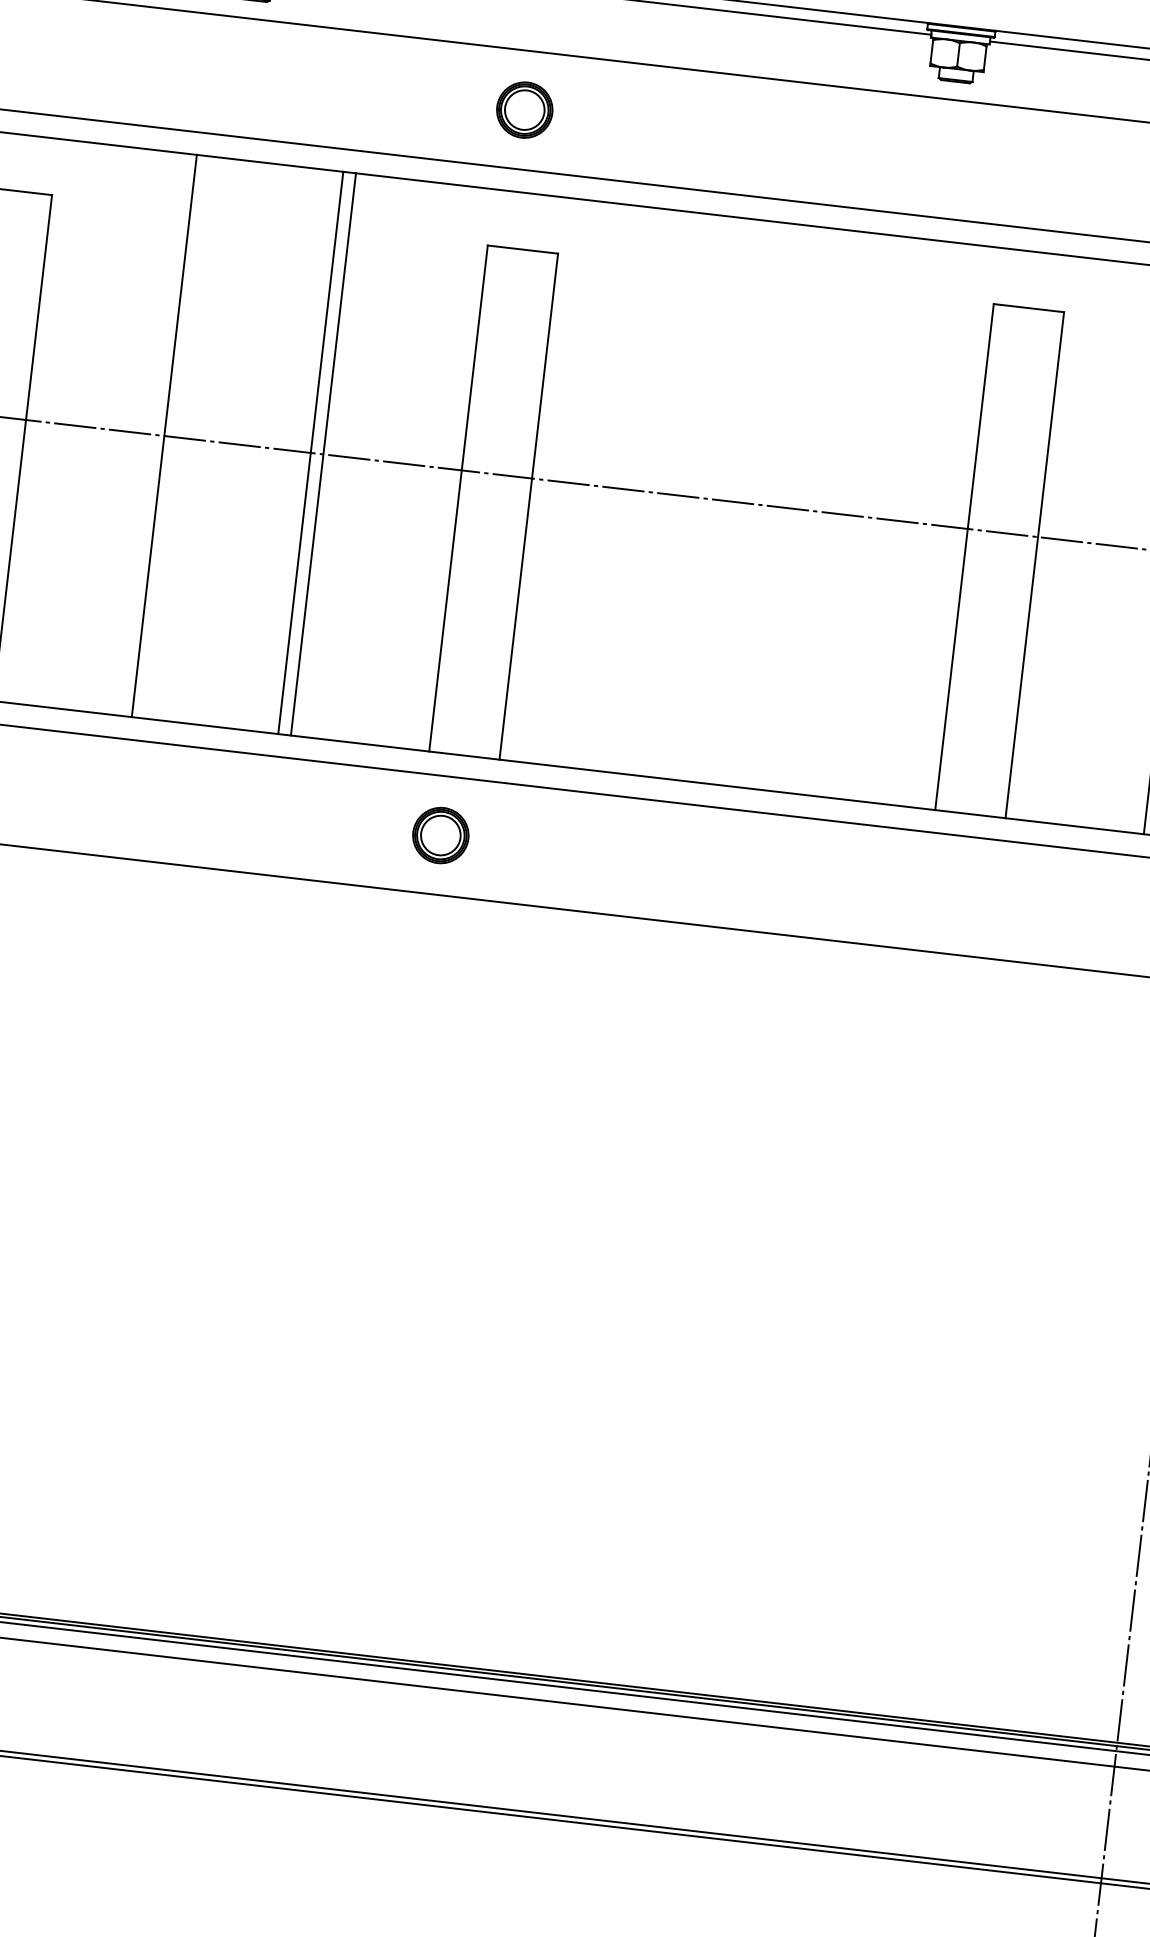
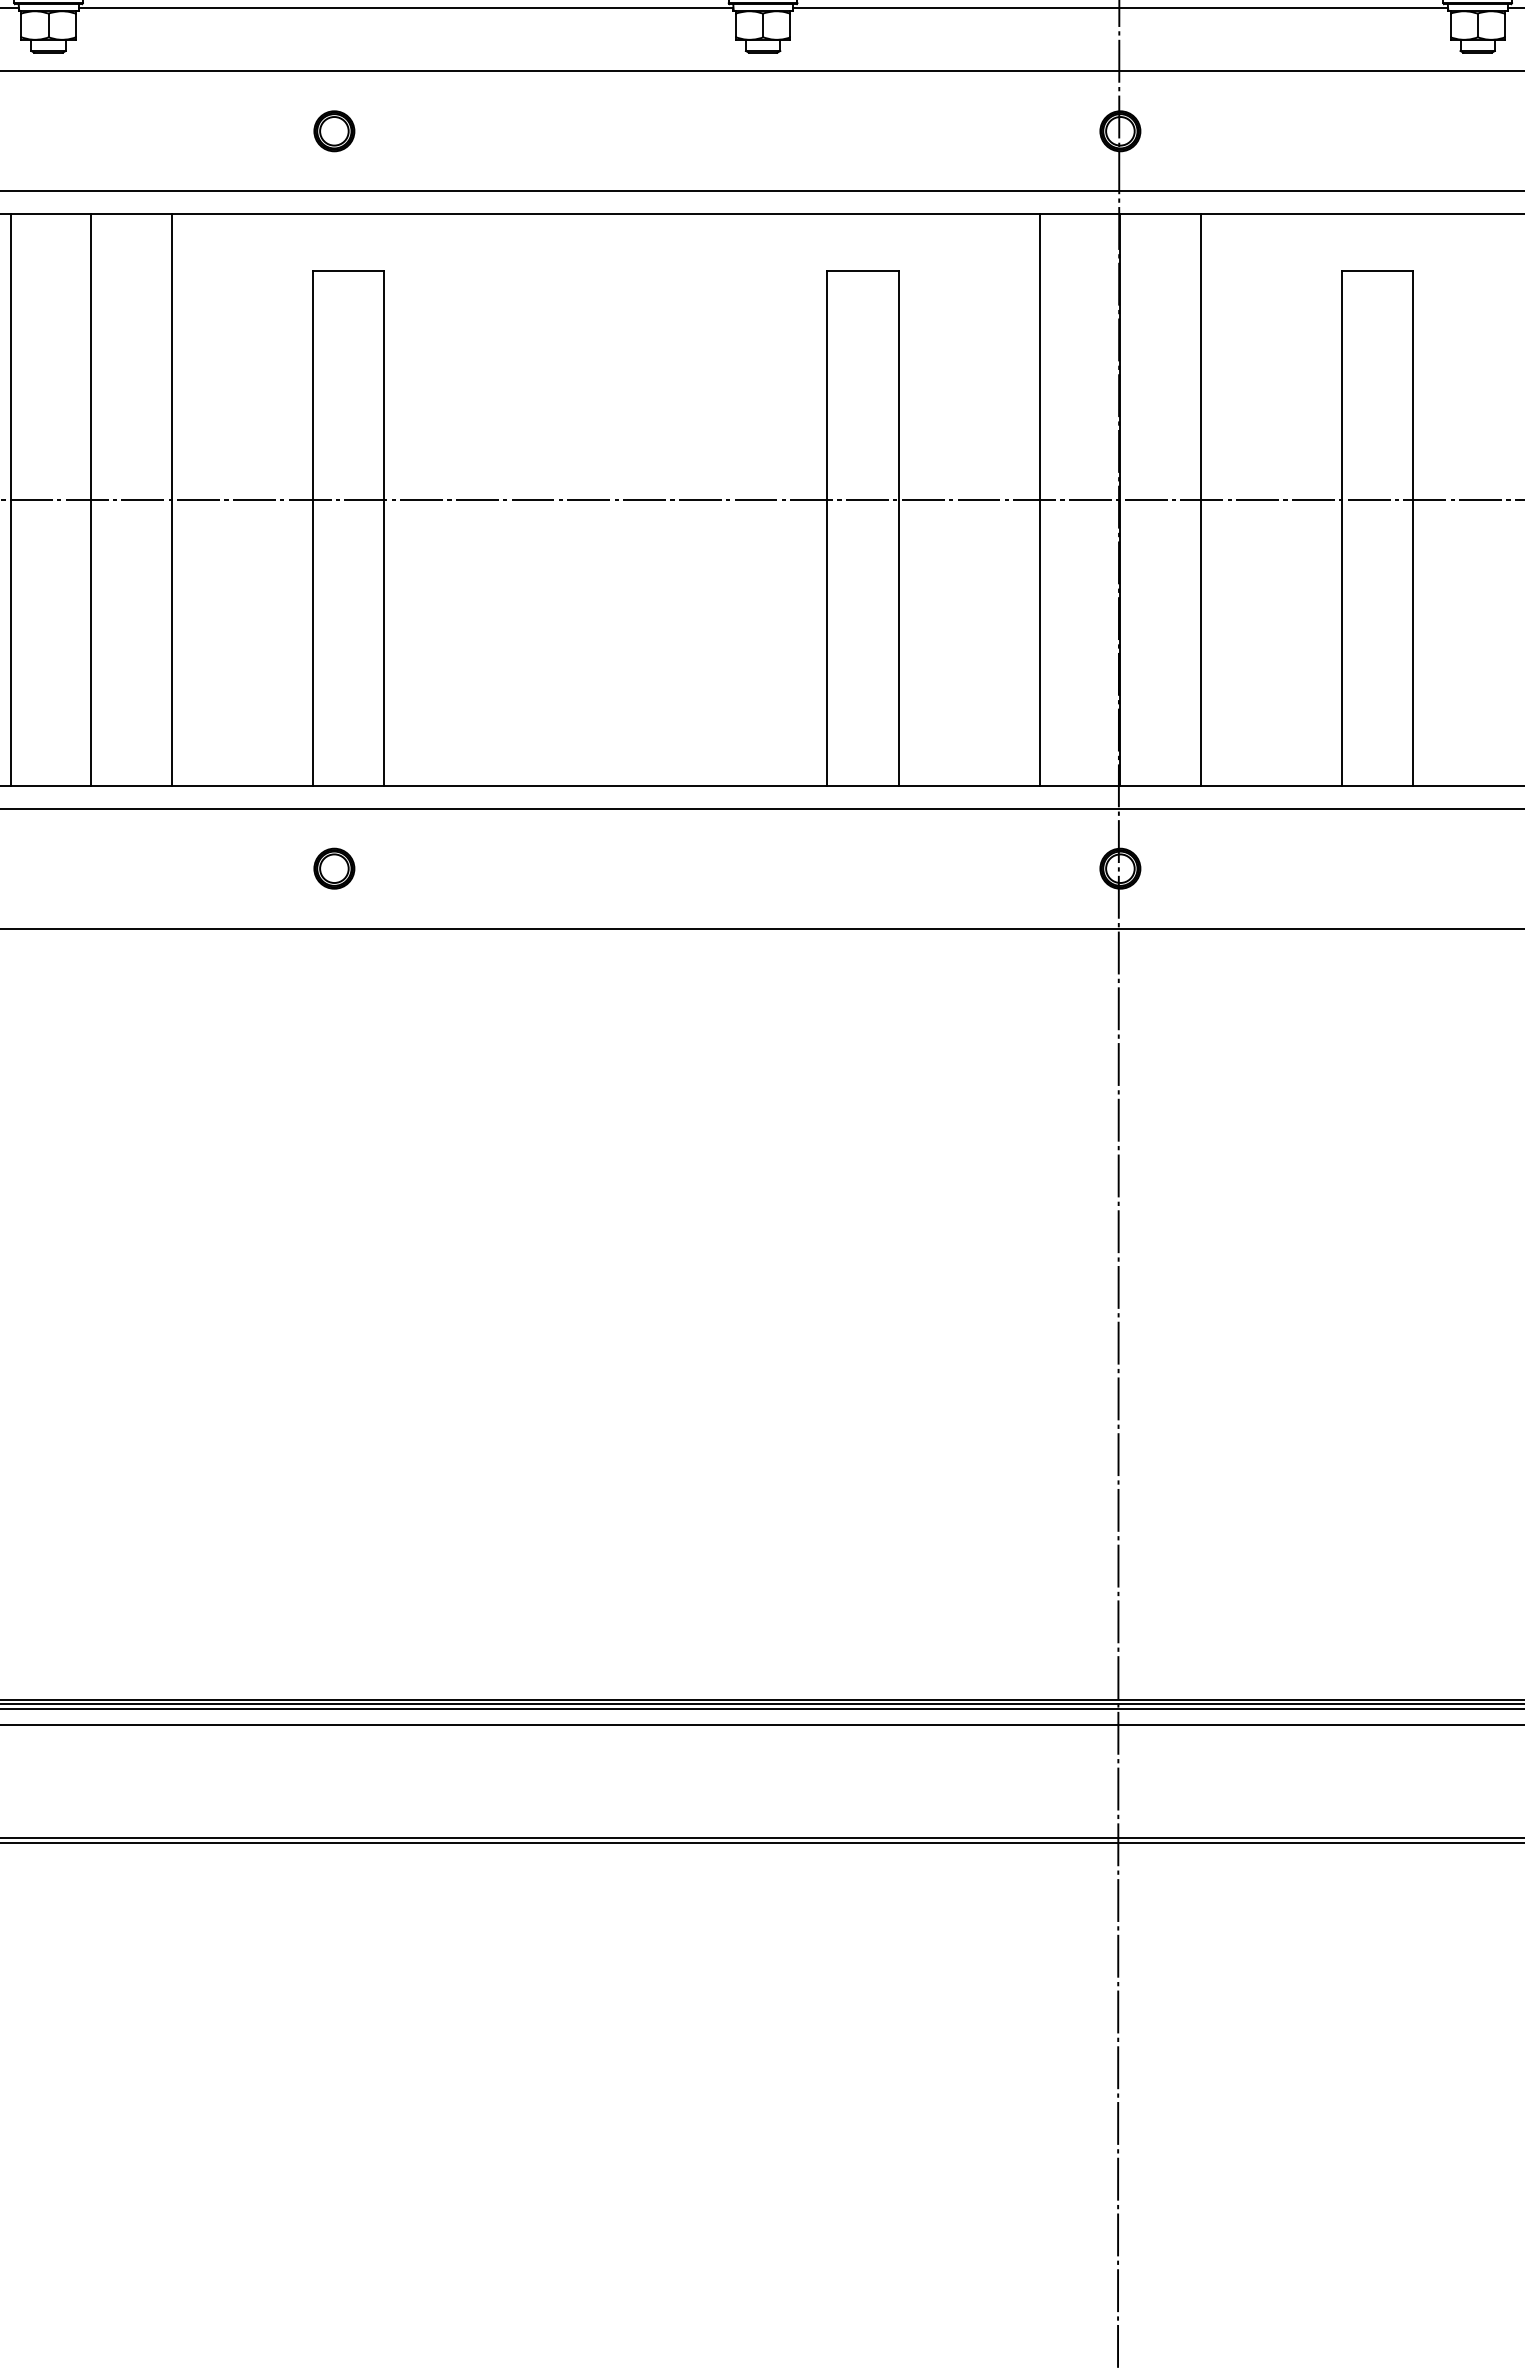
part: (524, 110) -> (334, 131), size x0.71
line: (310, 452) -> (91, 499), moved
part: (441, 835) -> (334, 868), size x0.71

